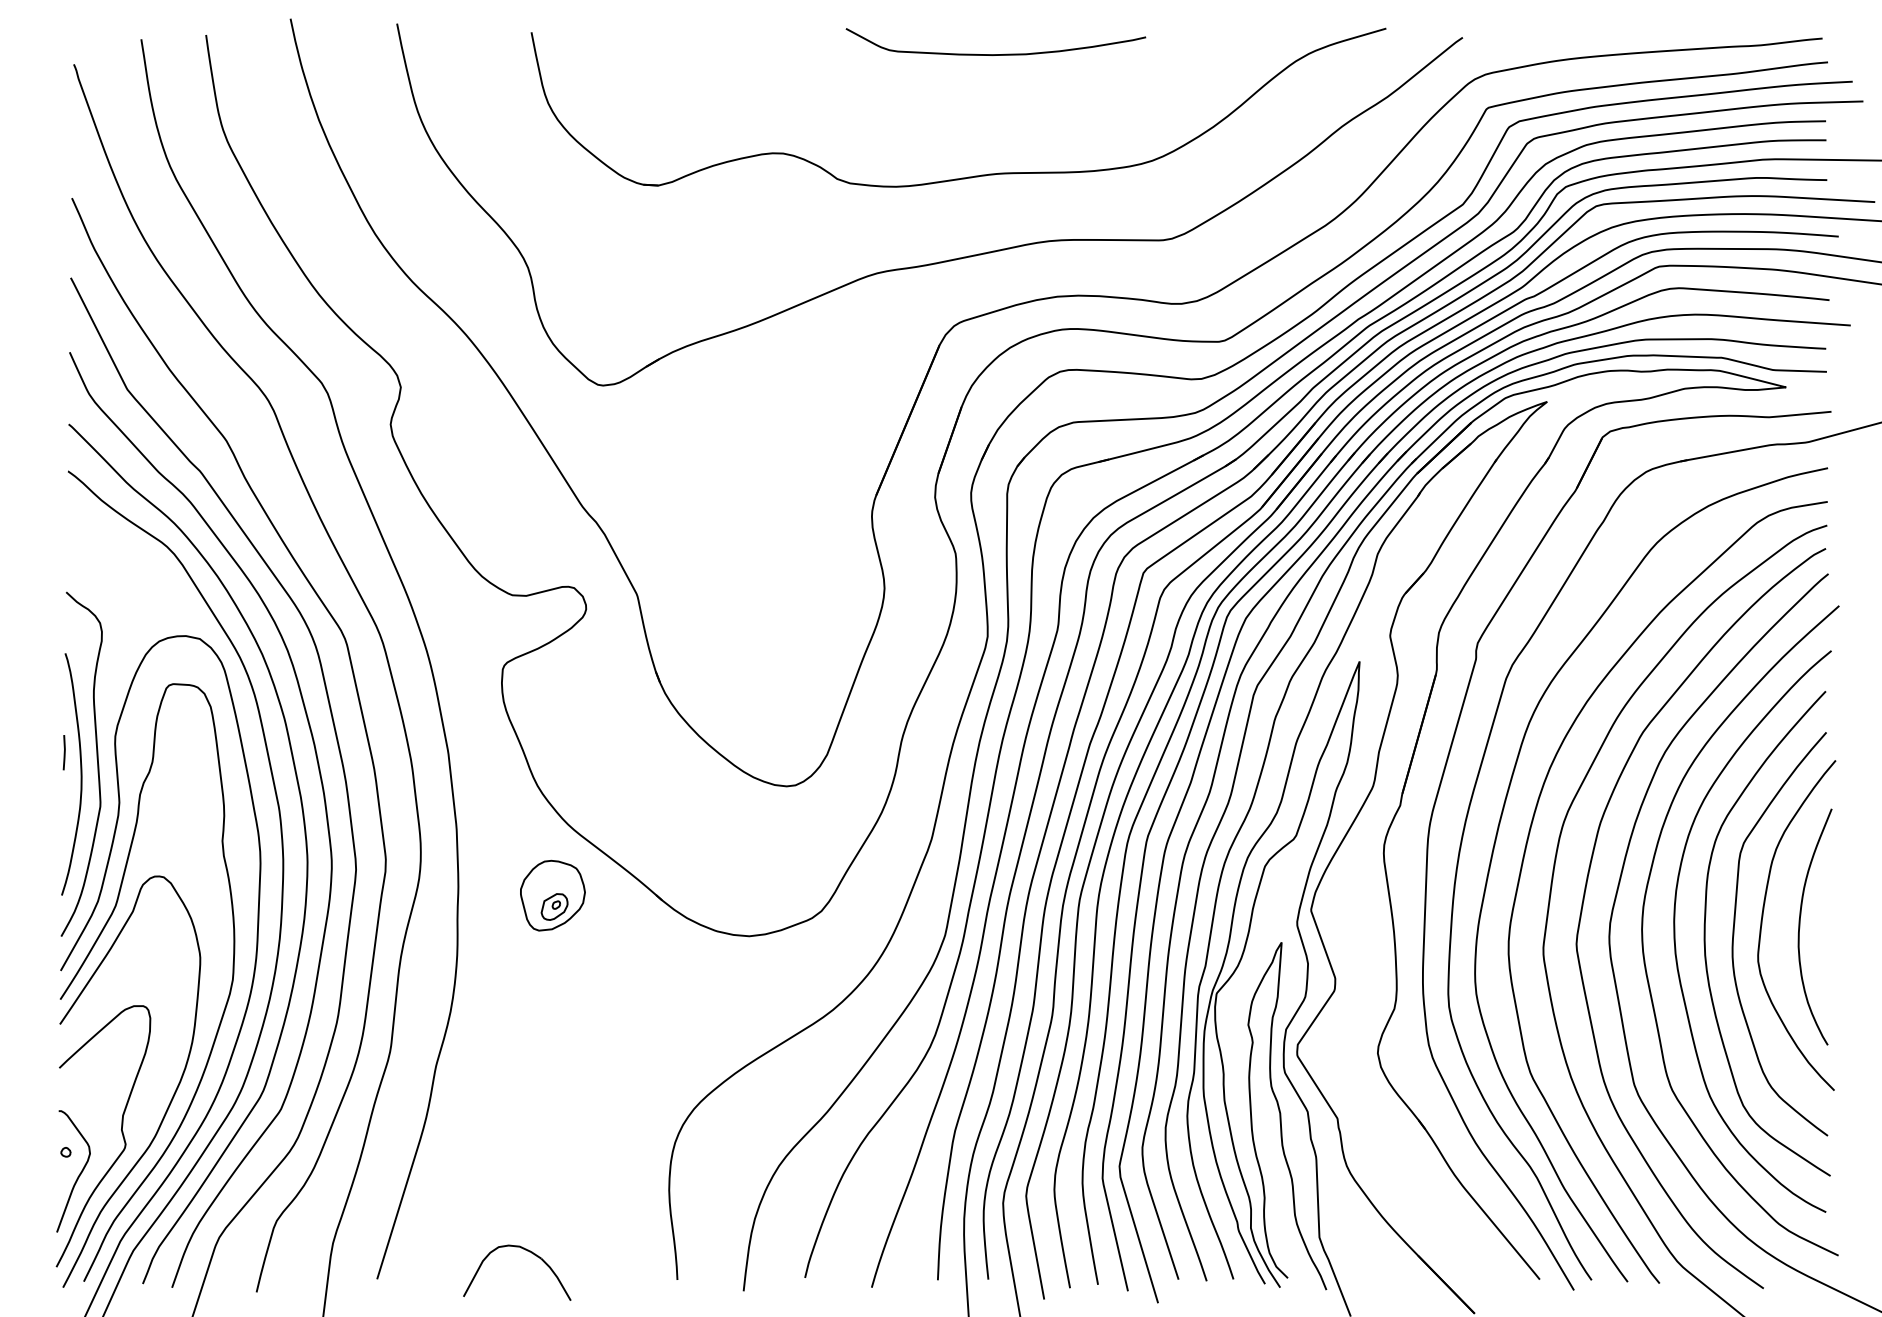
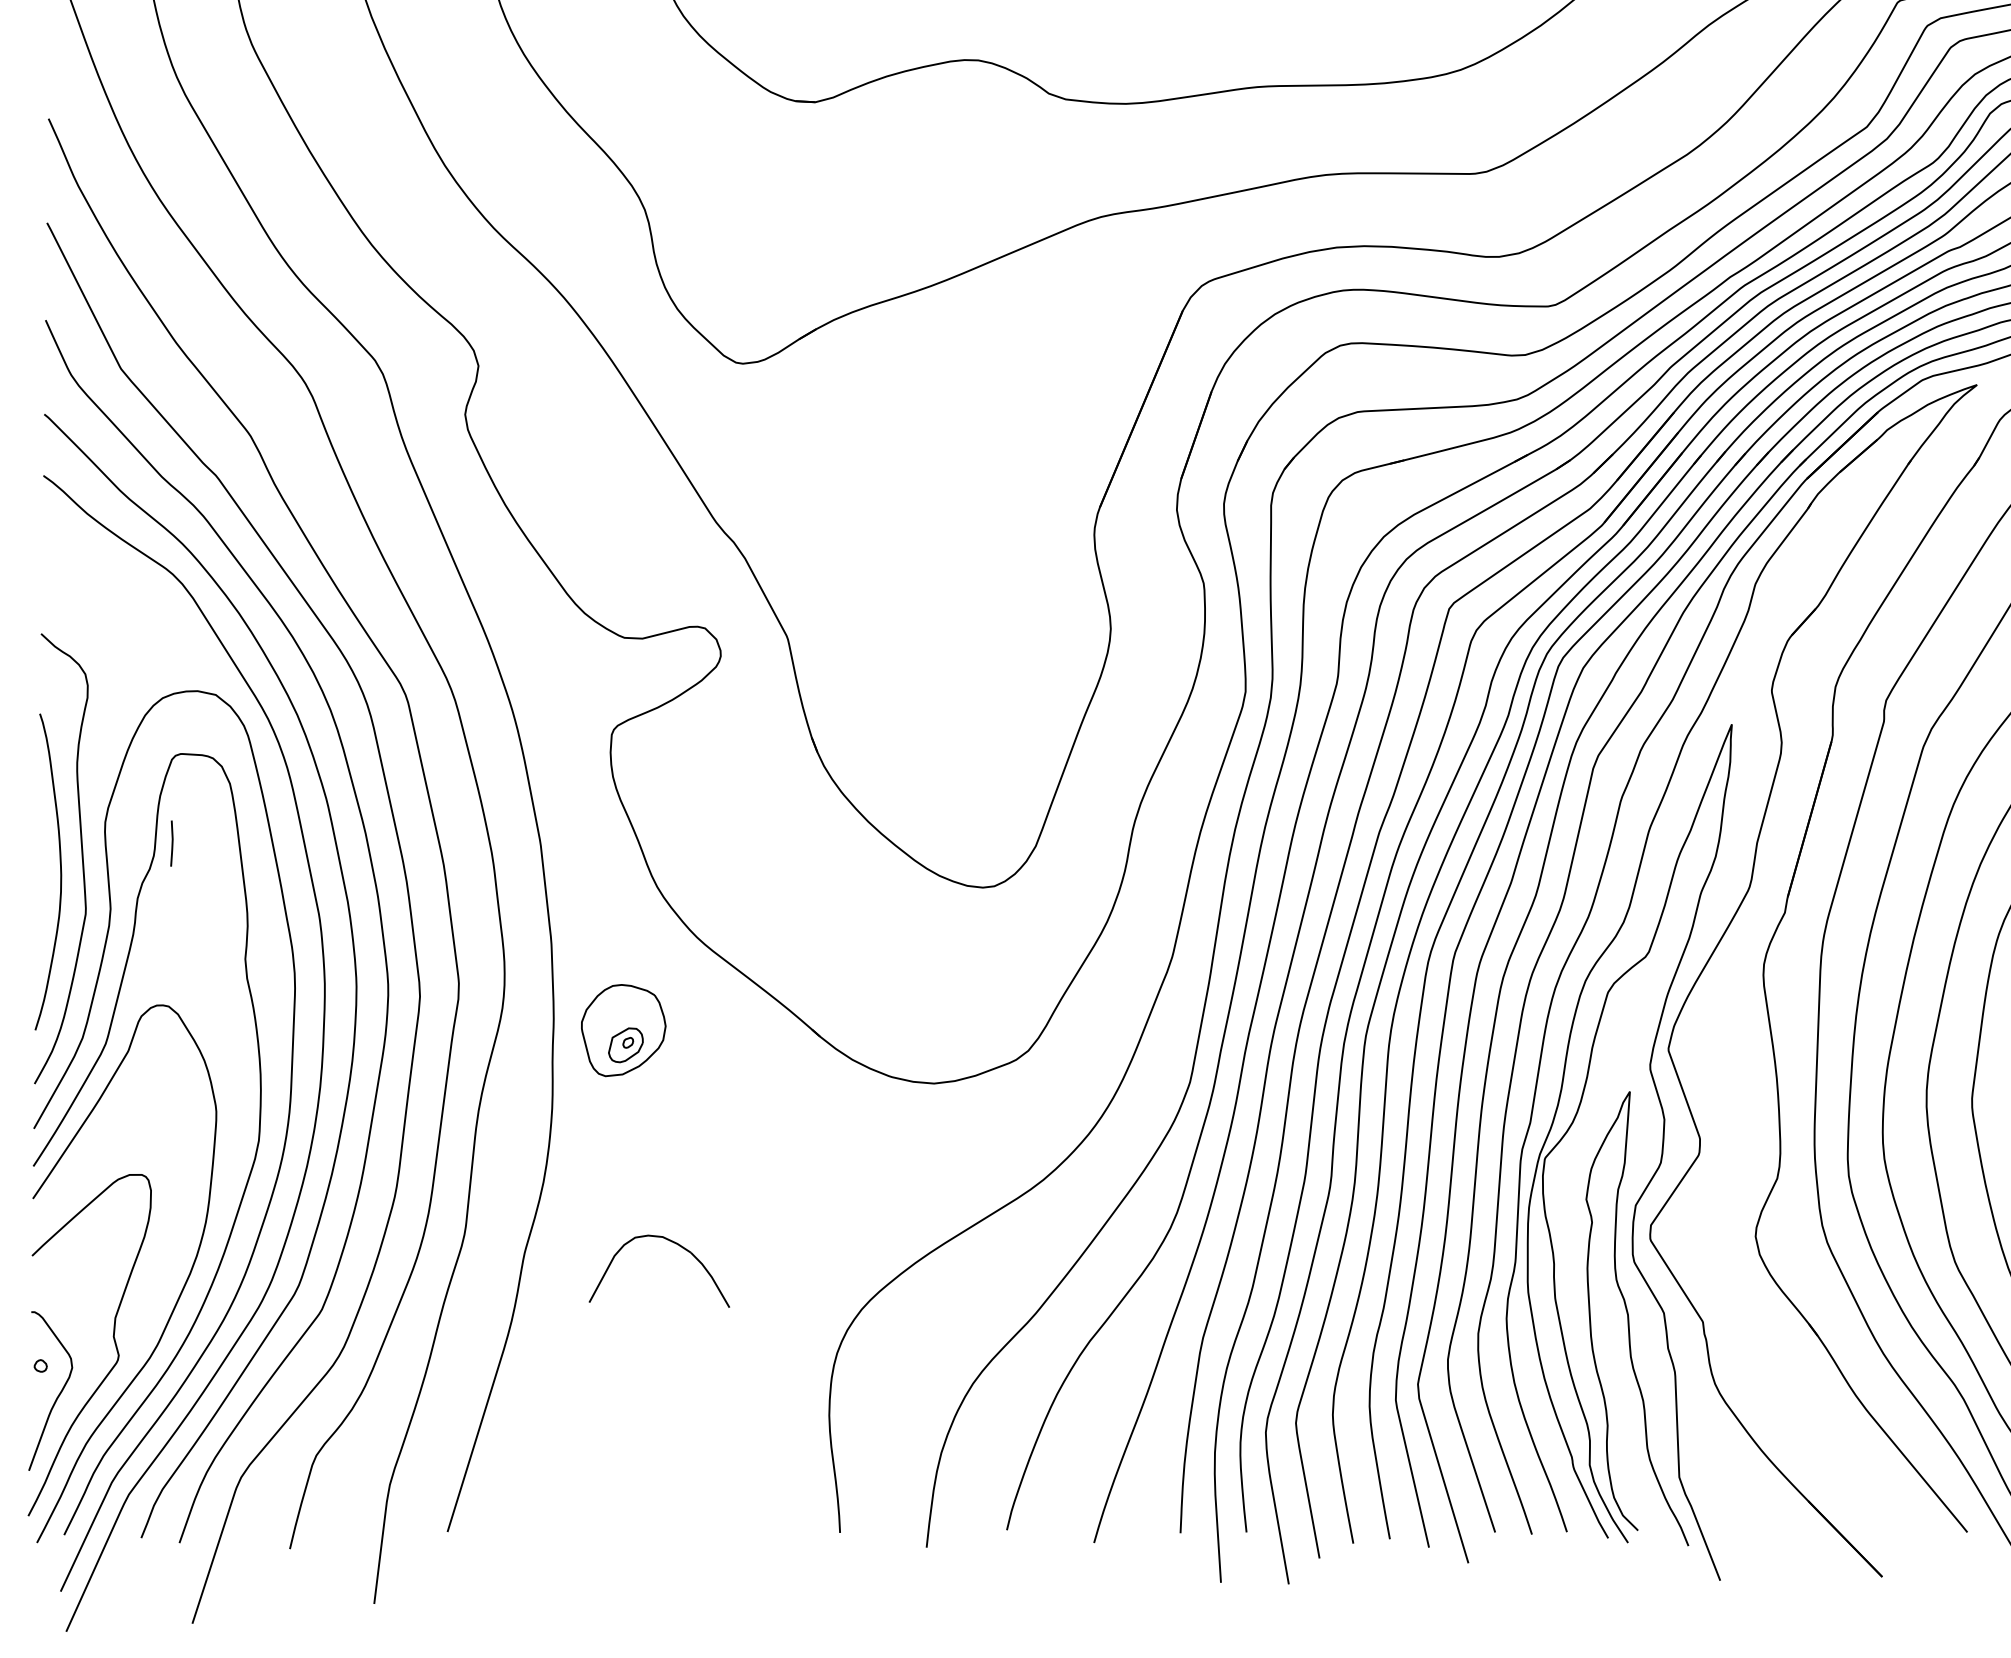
line: (63, 752) -> (170, 843), moved
part: (552, 895) -> (623, 1030), moved
part: (527, 1251) -> (672, 1243), moved

